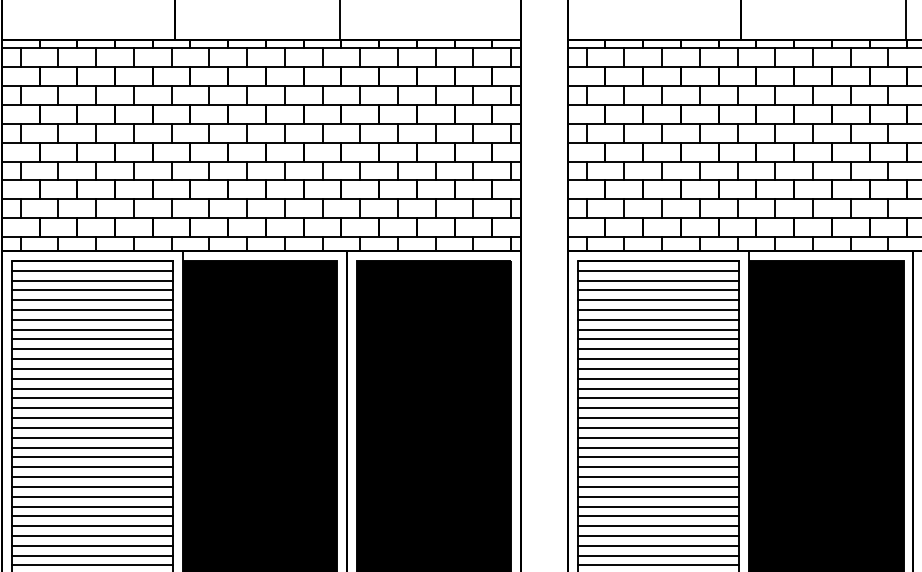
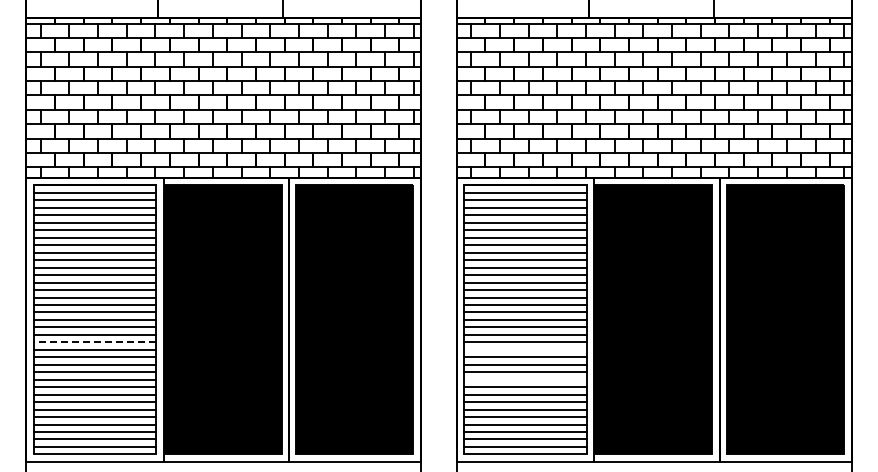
line: (91, 467) -> (94, 342), solid -> dashed
line: (658, 476) -> (525, 349), removed
line: (658, 516) -> (525, 379), removed

